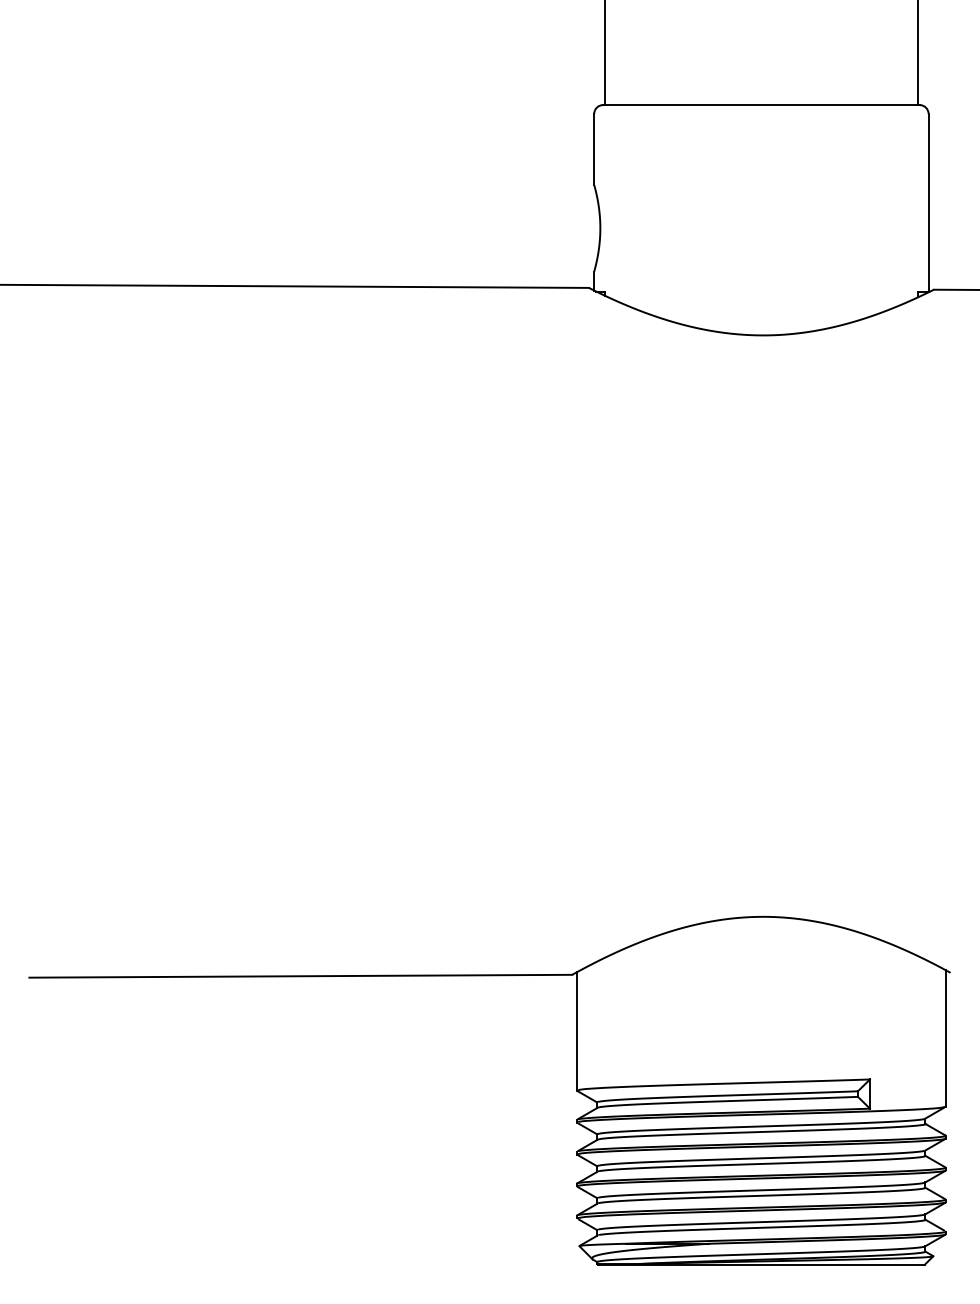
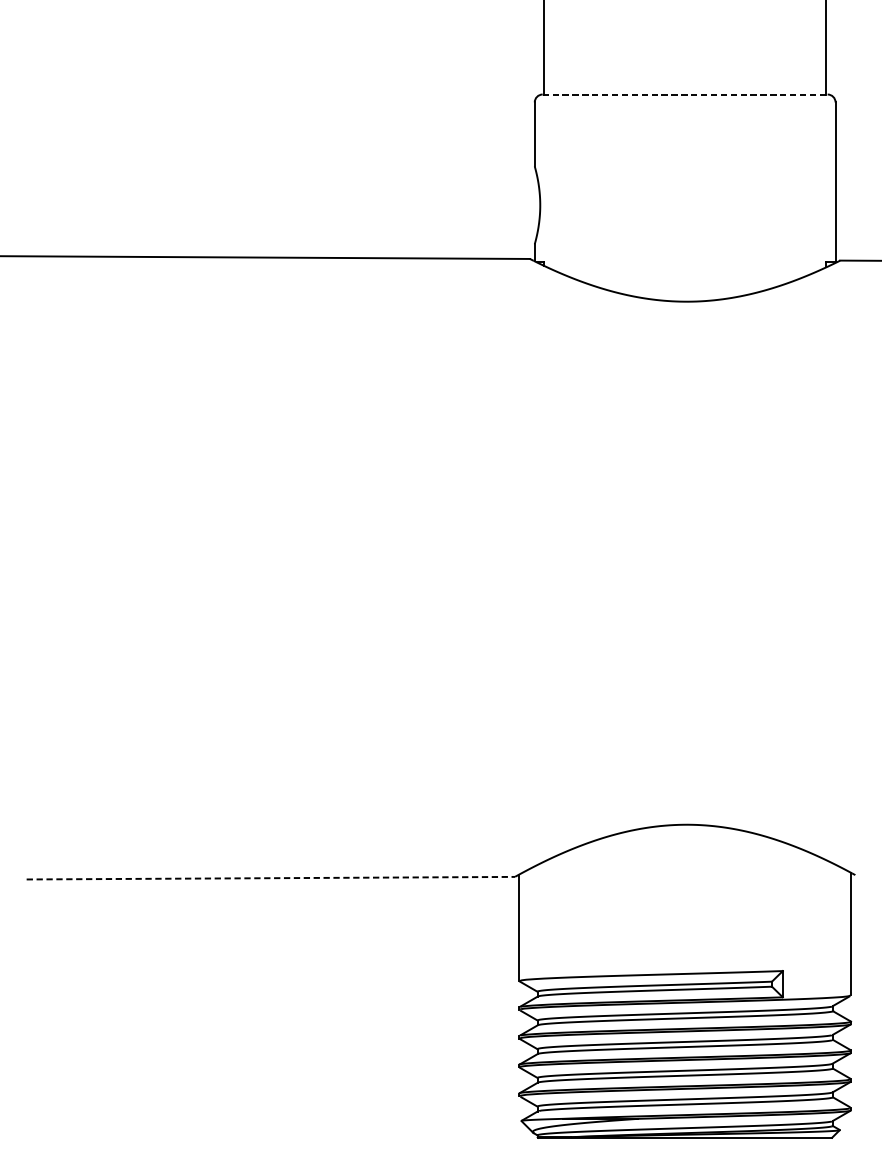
line: (761, 105) -> (685, 94), solid -> dashed
line: (301, 976) -> (271, 878), solid -> dashed

